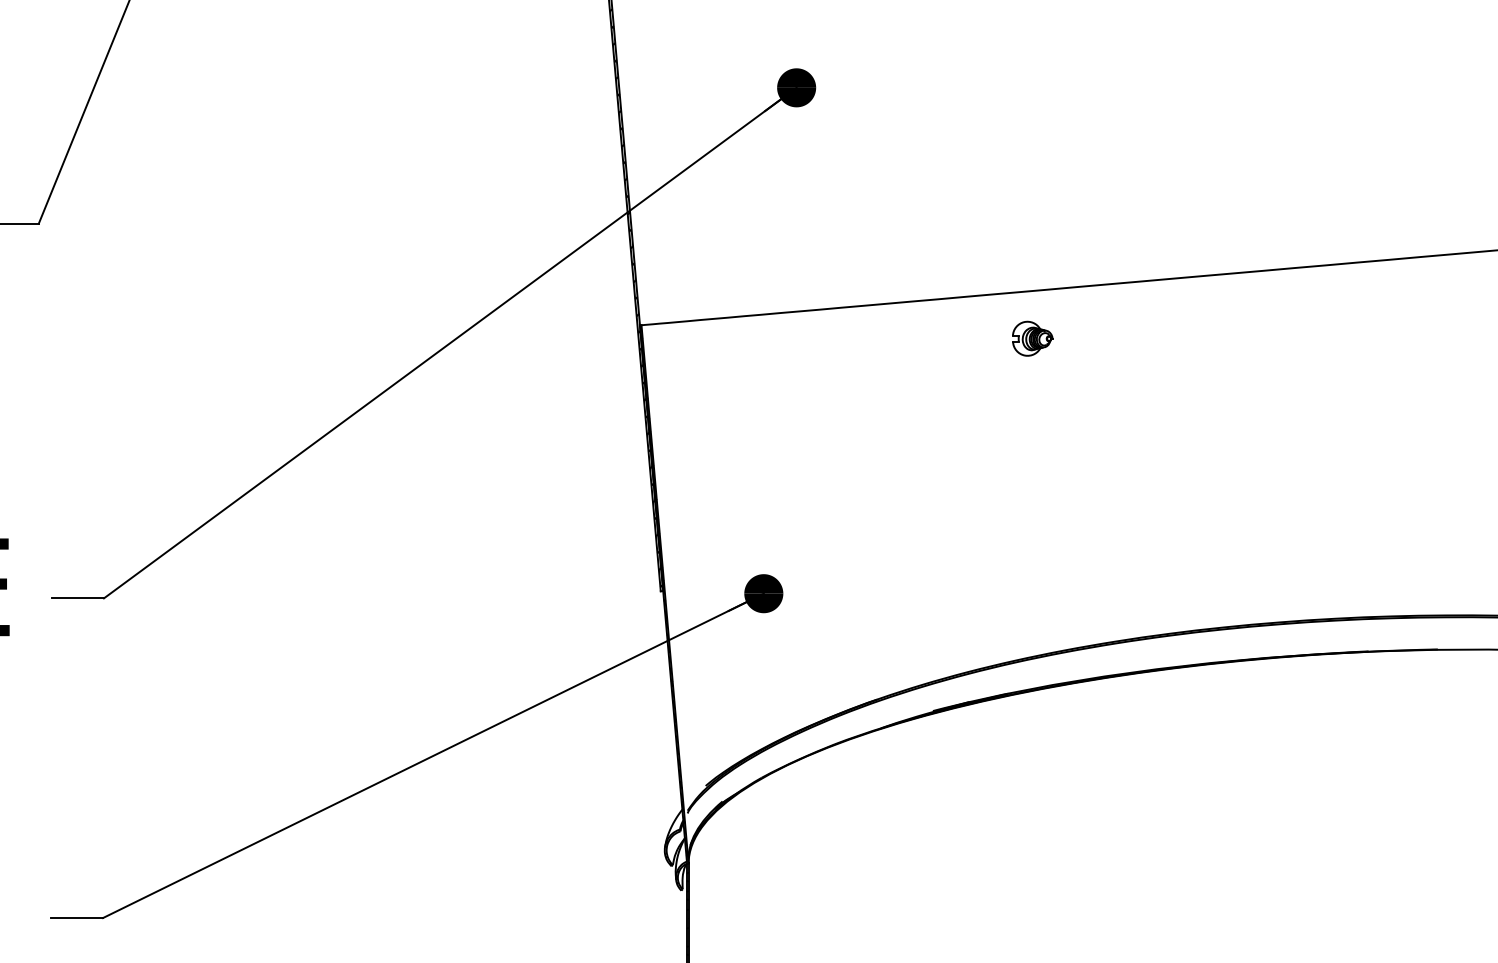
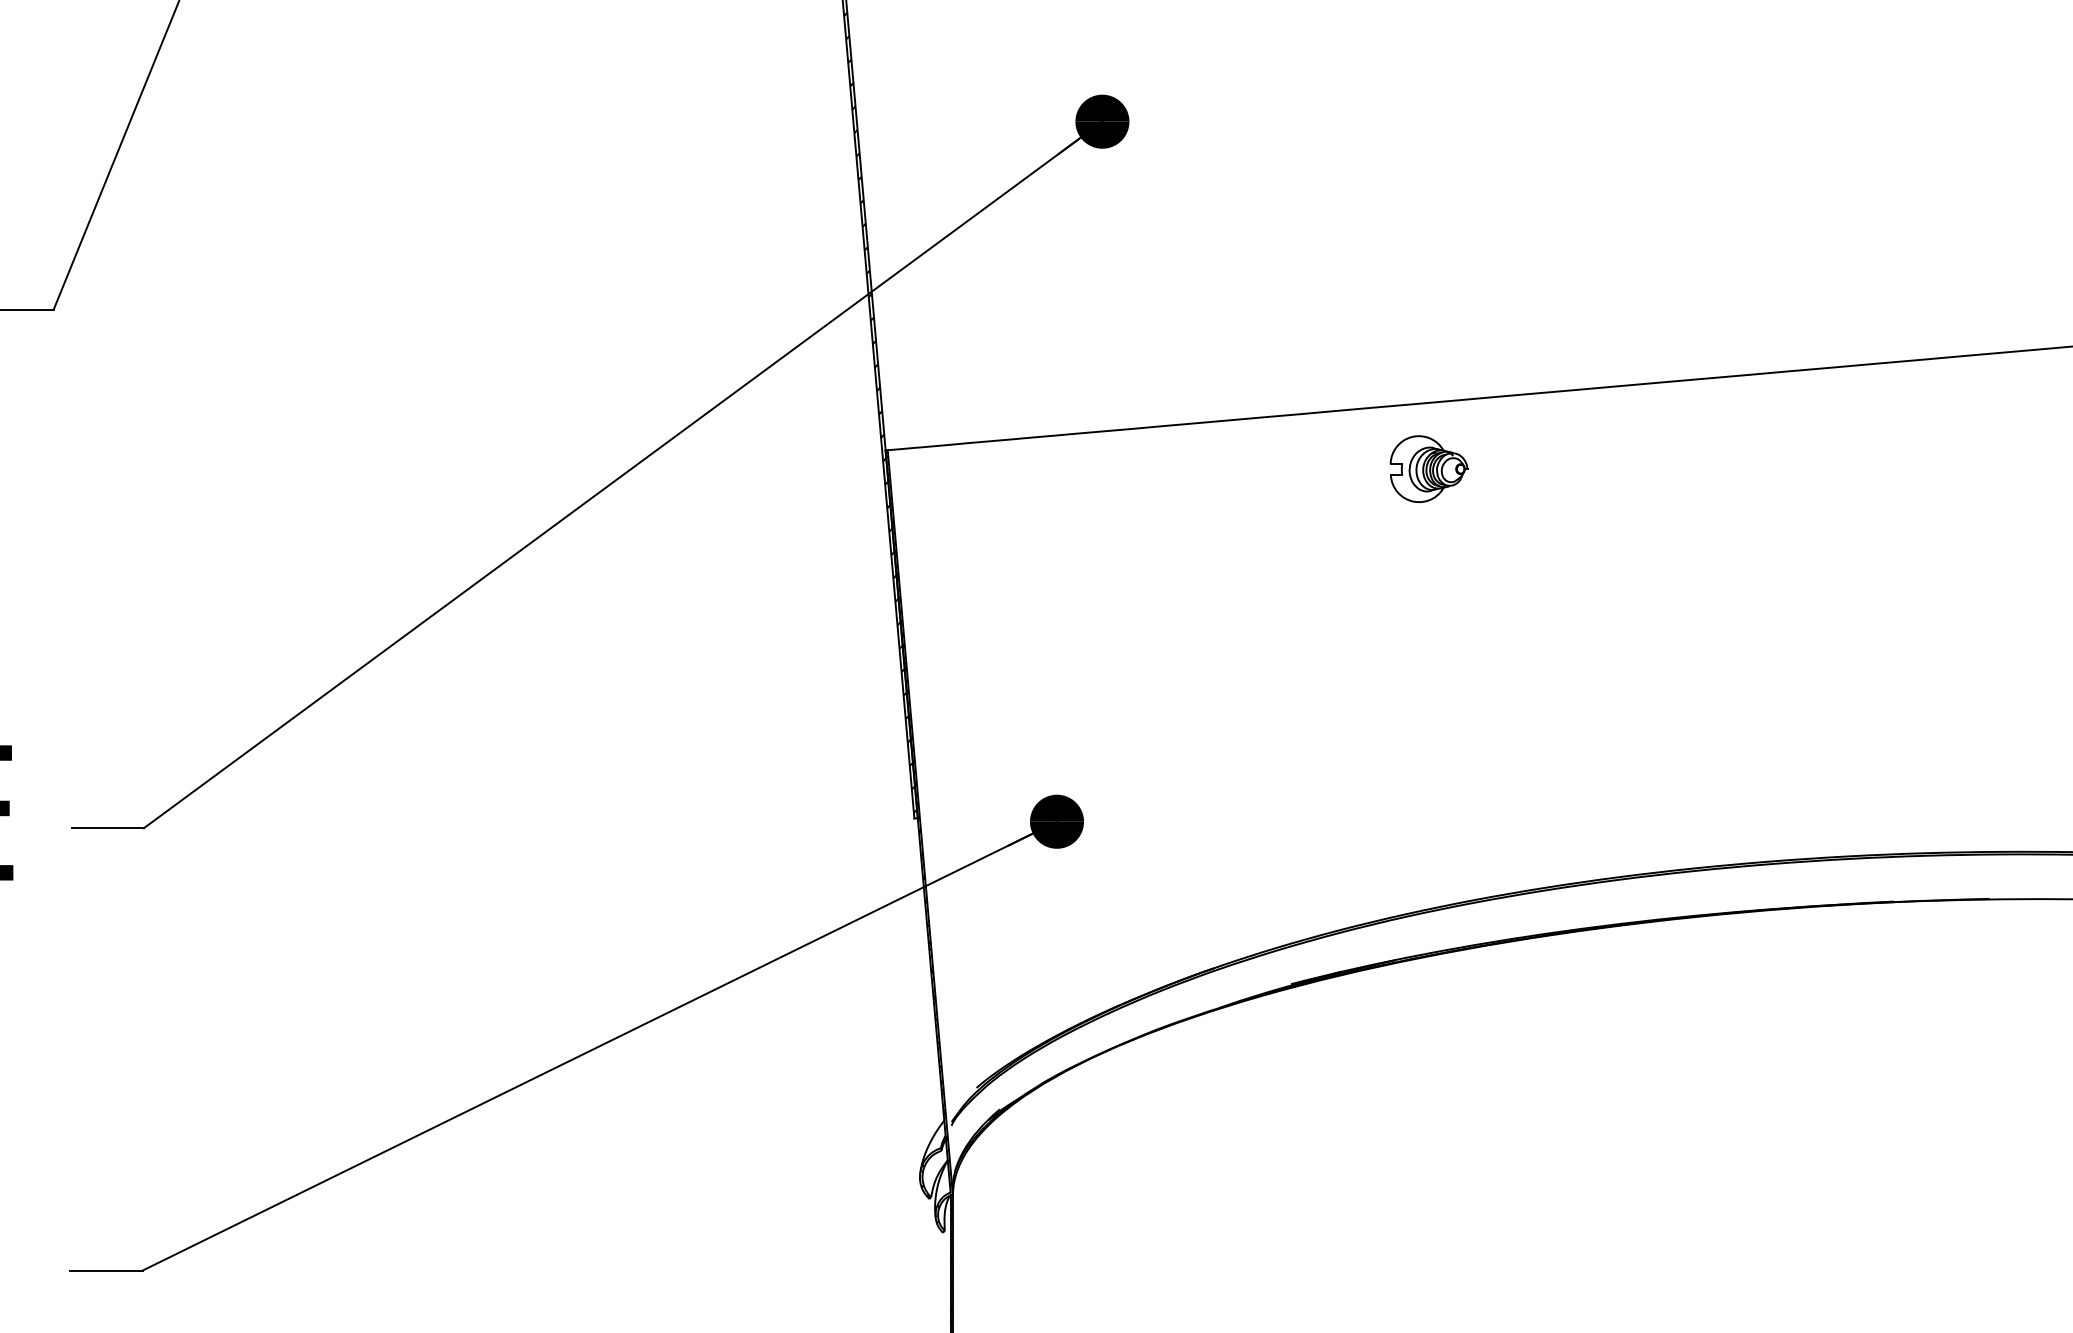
part: (1032, 338) -> (1428, 468), size x1.4

